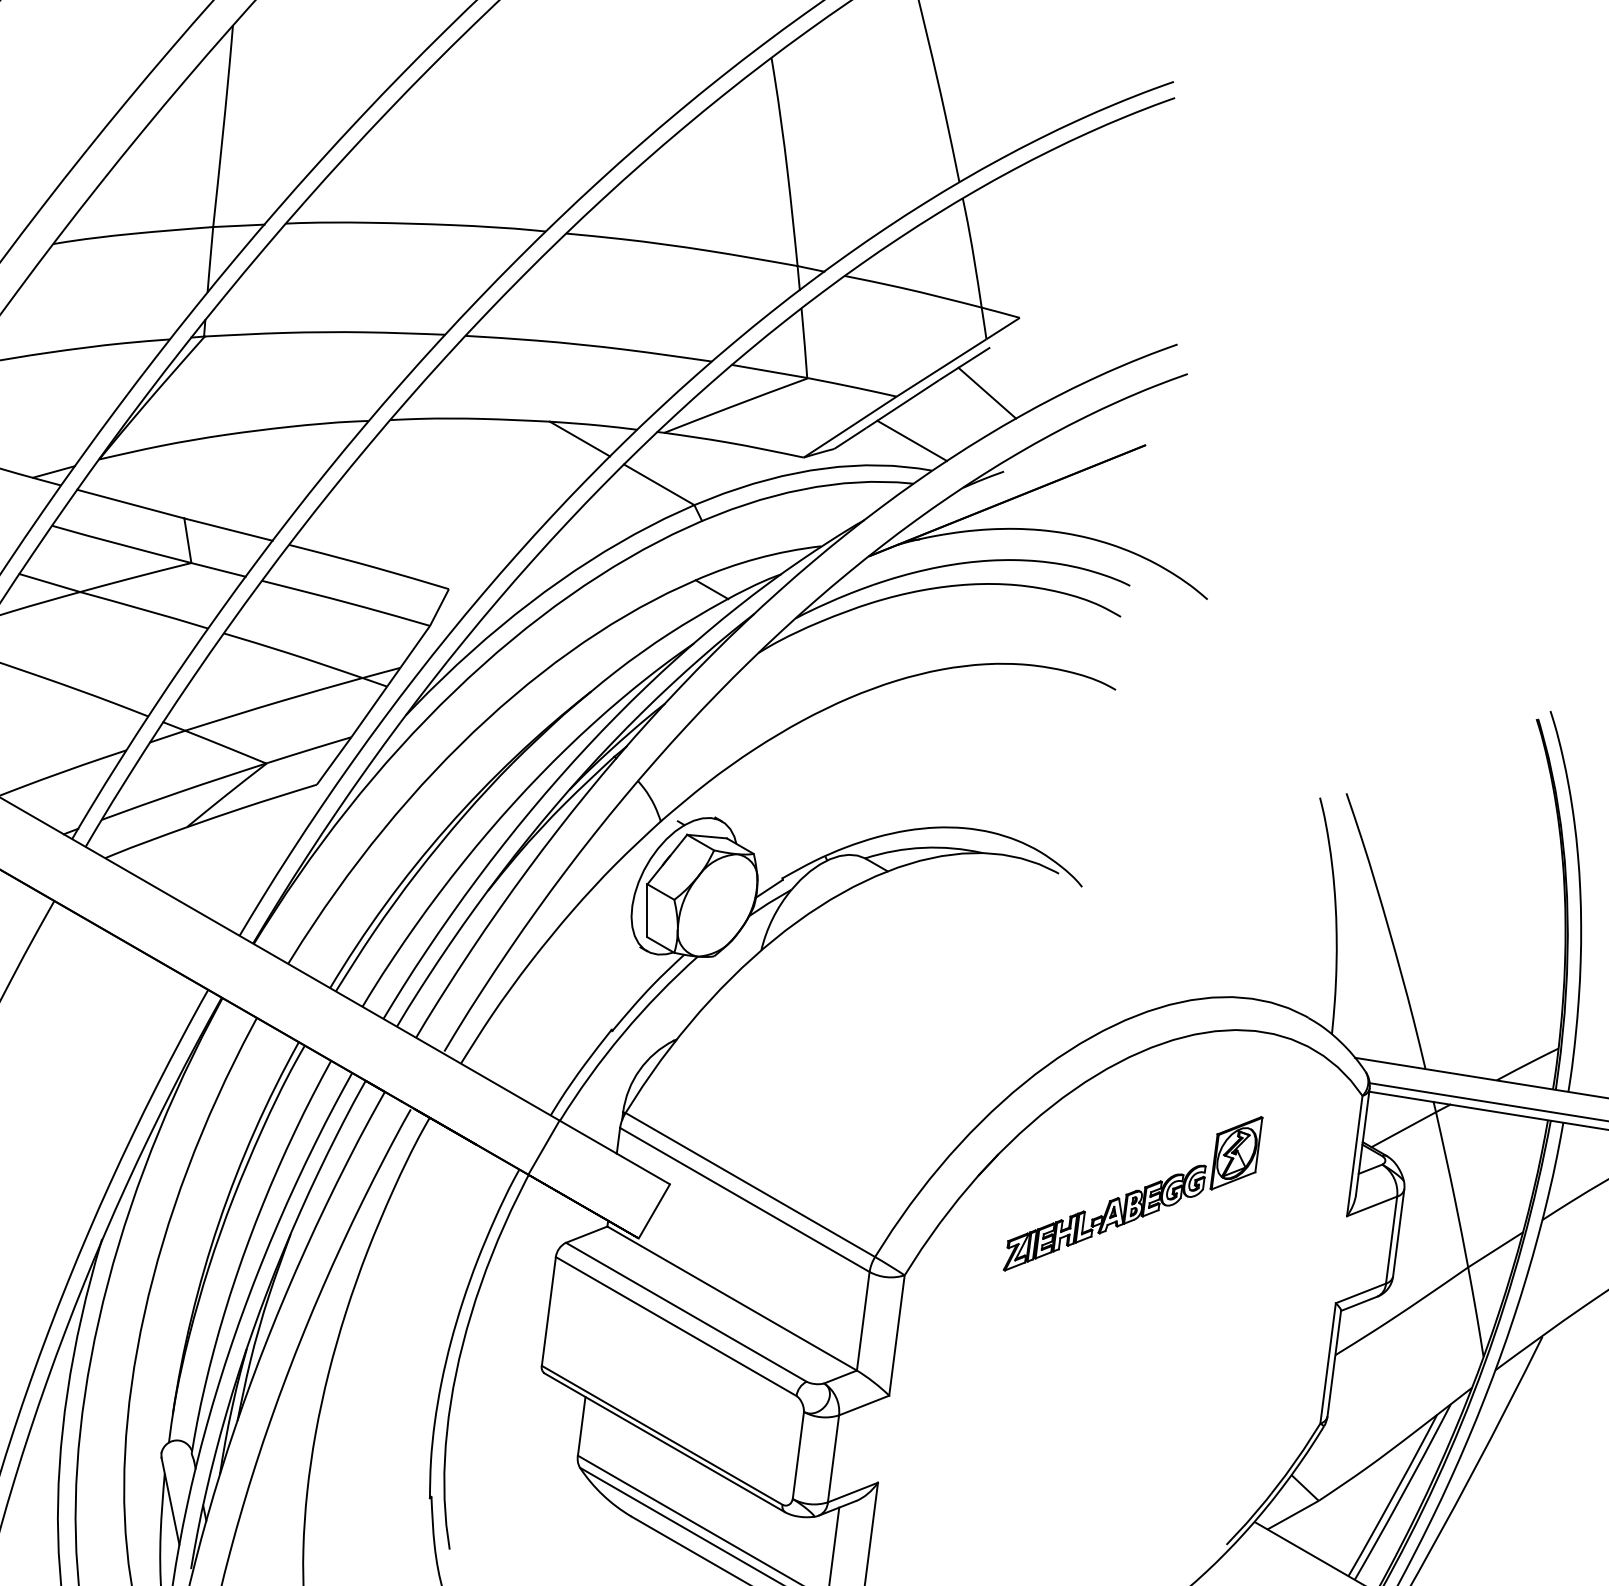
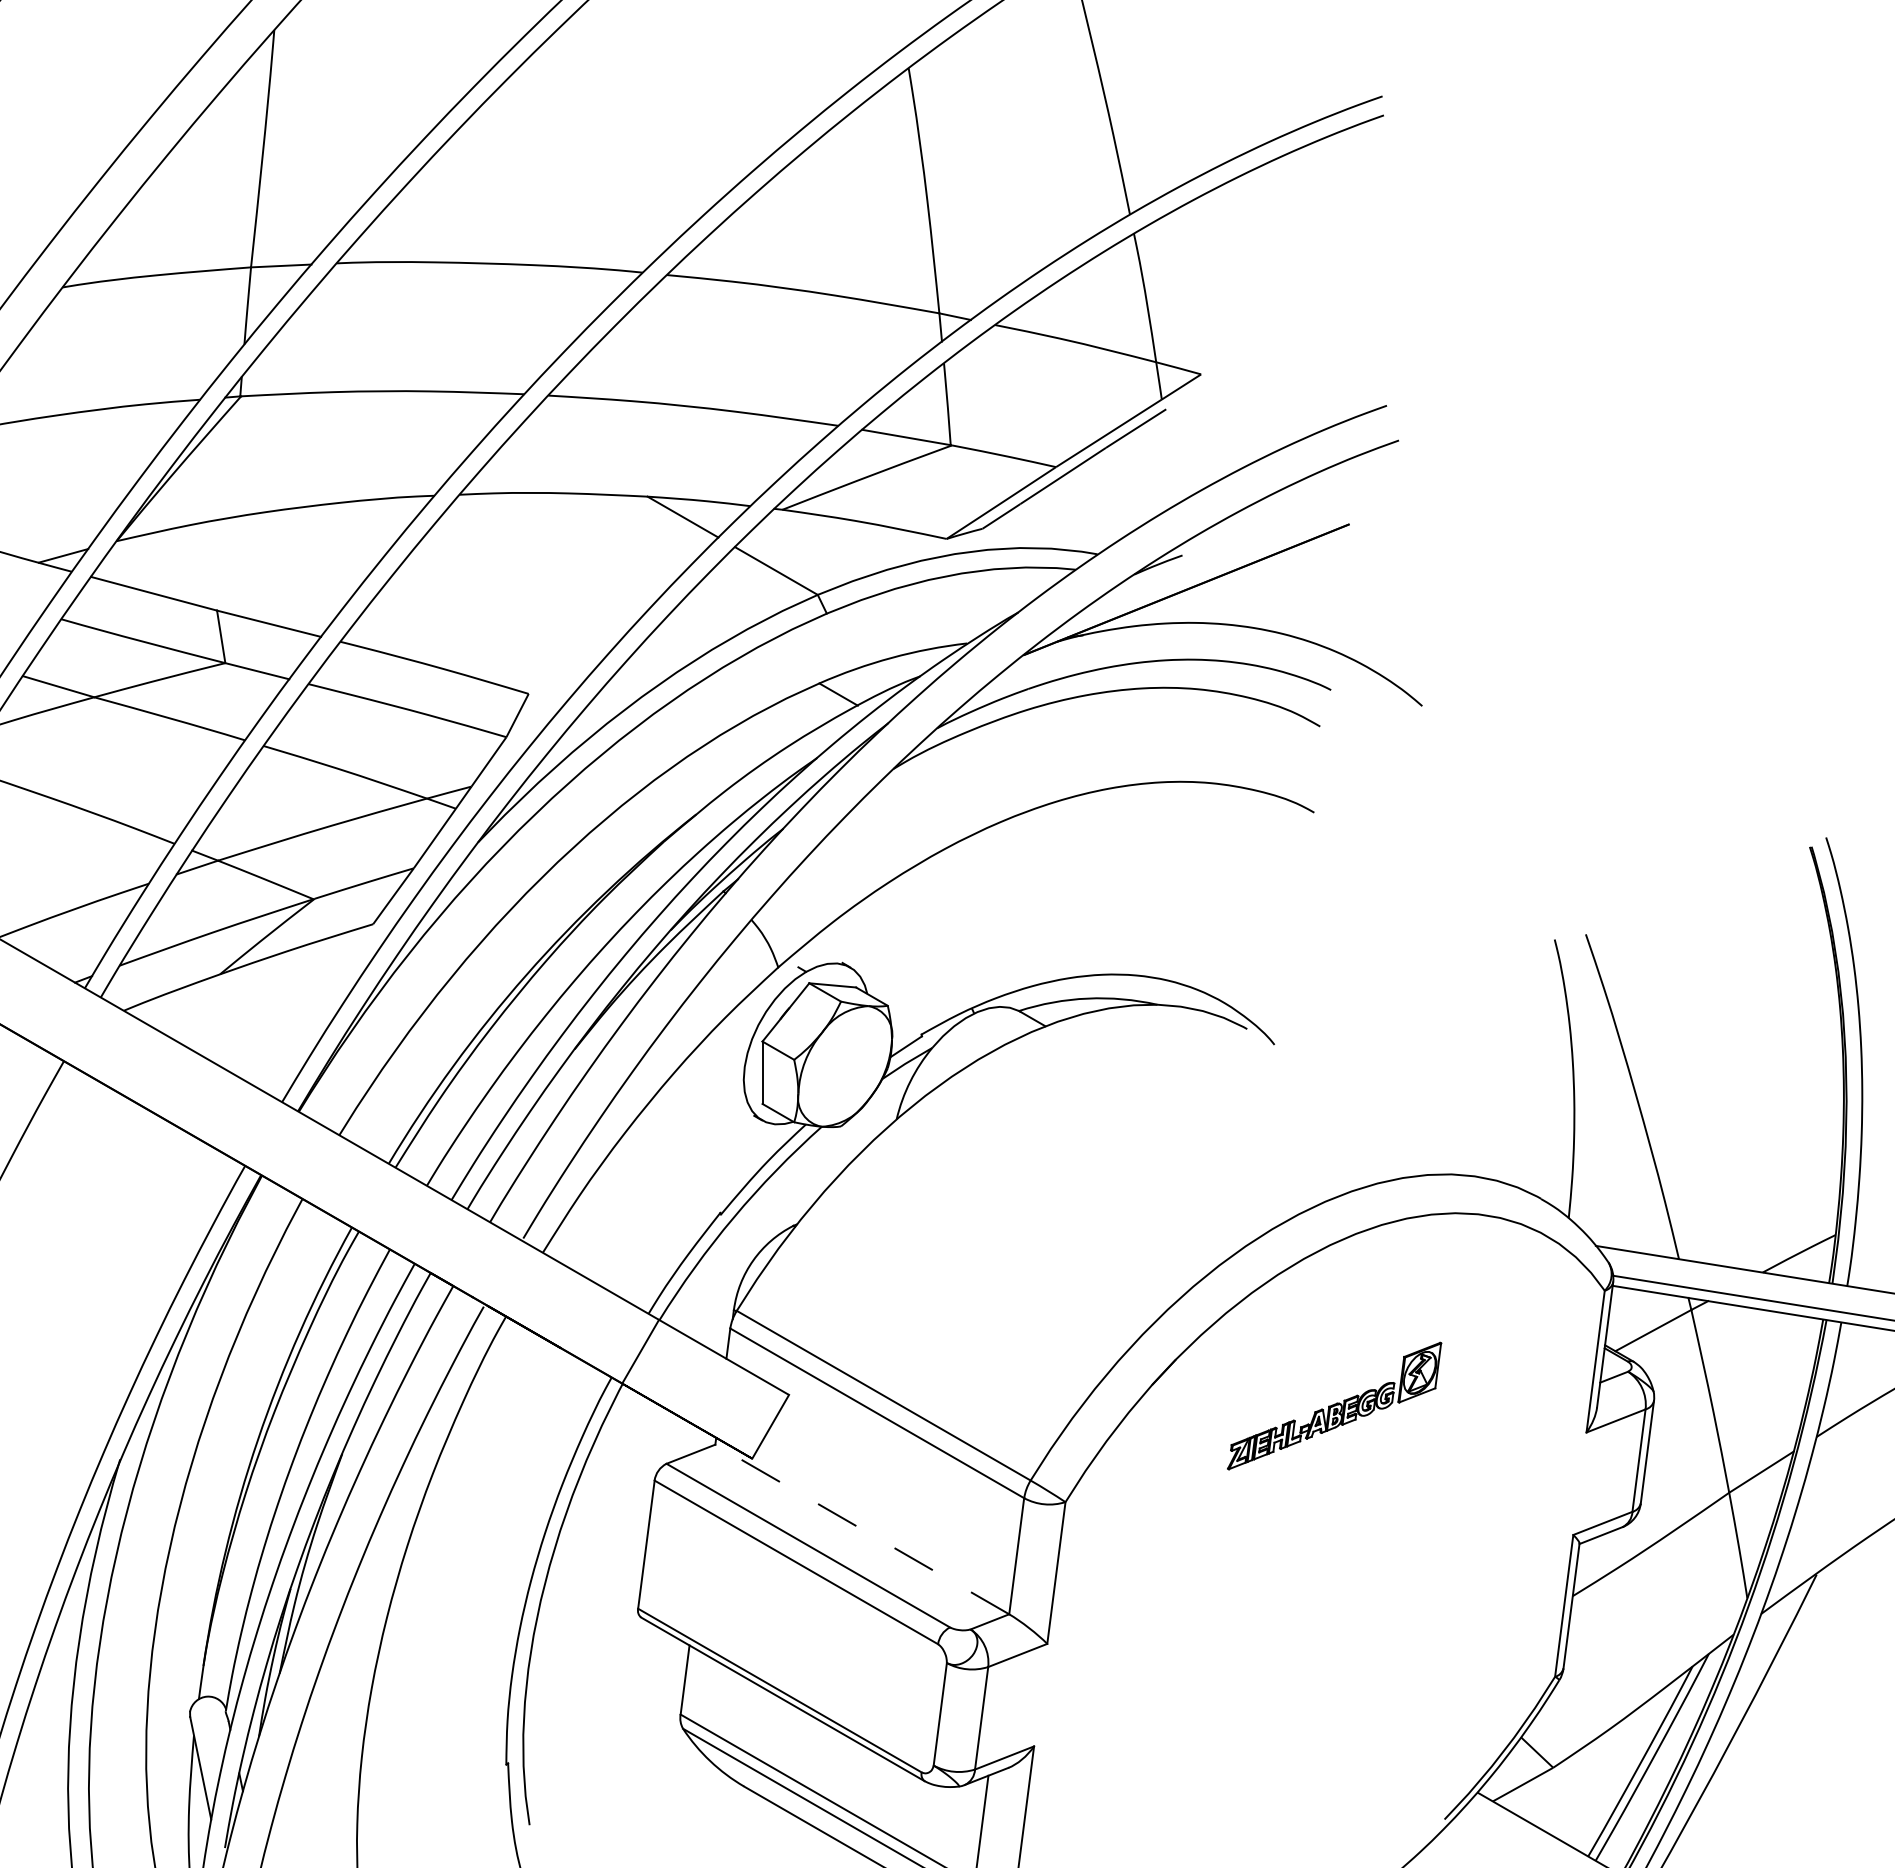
line: (987, 393) -> (1162, 463), removed
line: (912, 440) -> (1074, 518), removed
part: (1133, 1193) -> (1334, 1405), size x0.7
line: (732, 1298) -> (862, 1529), solid -> dashed

